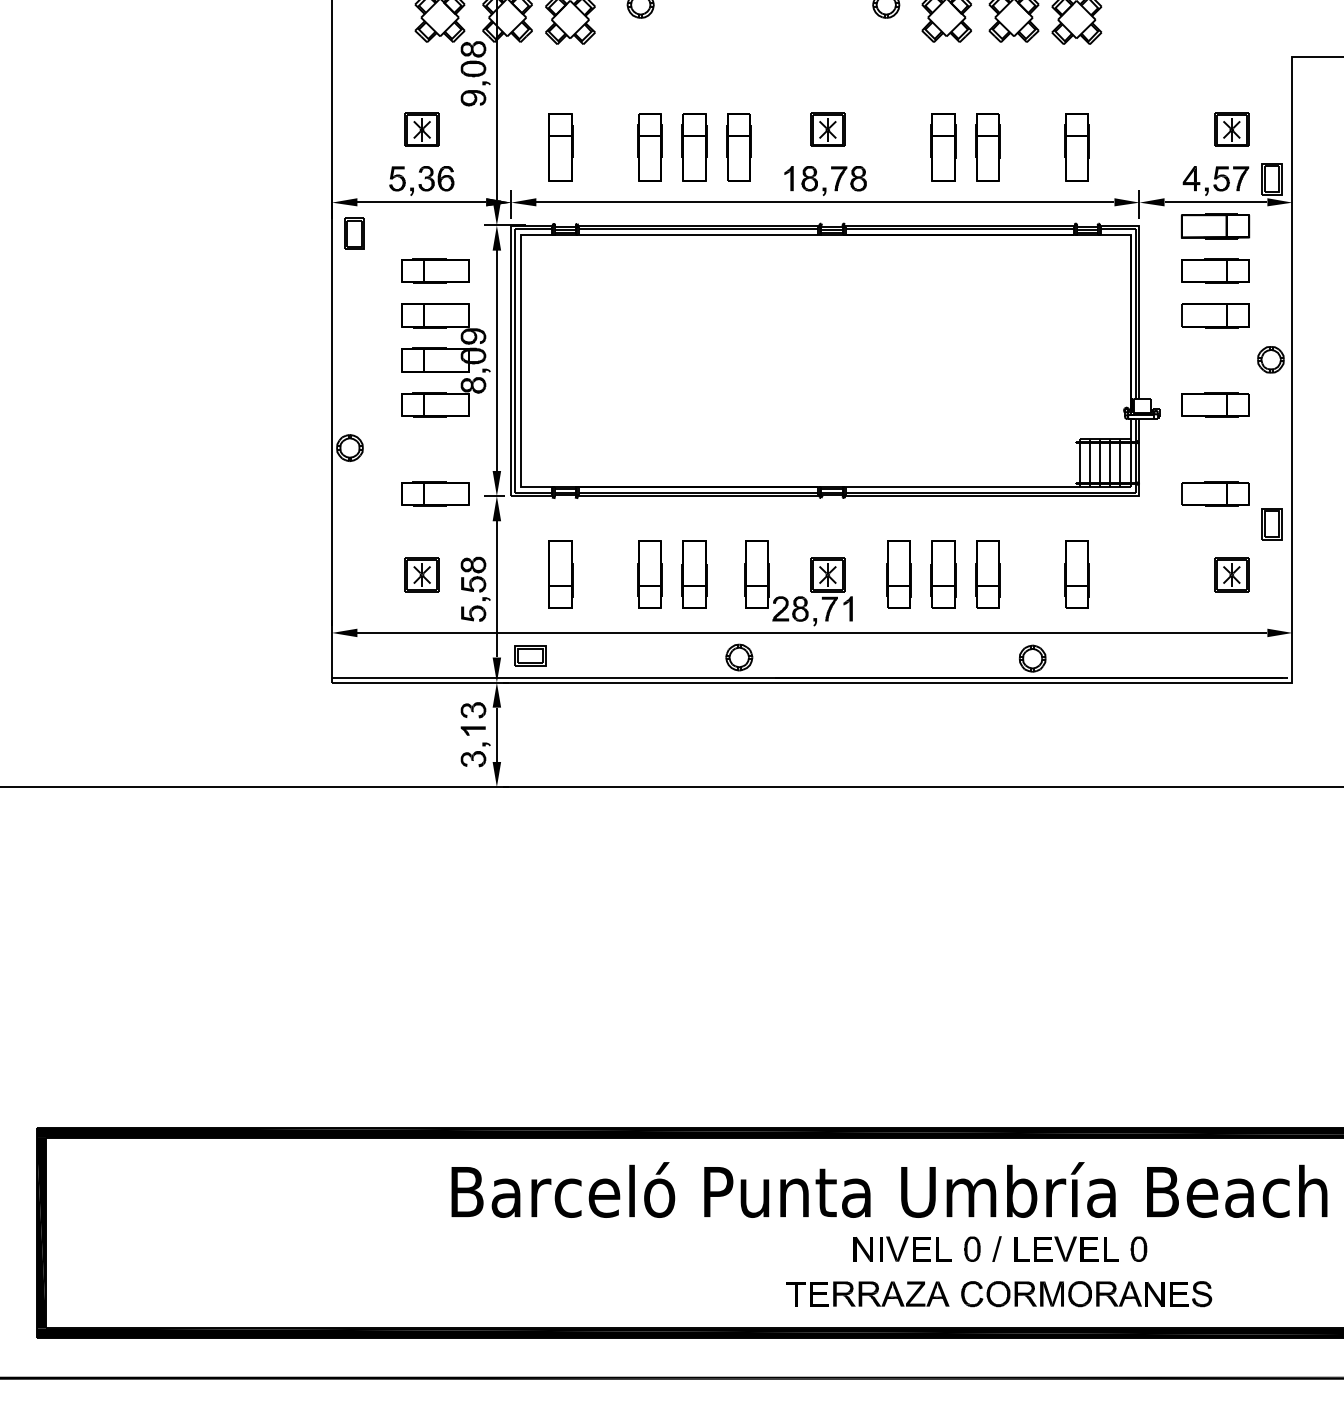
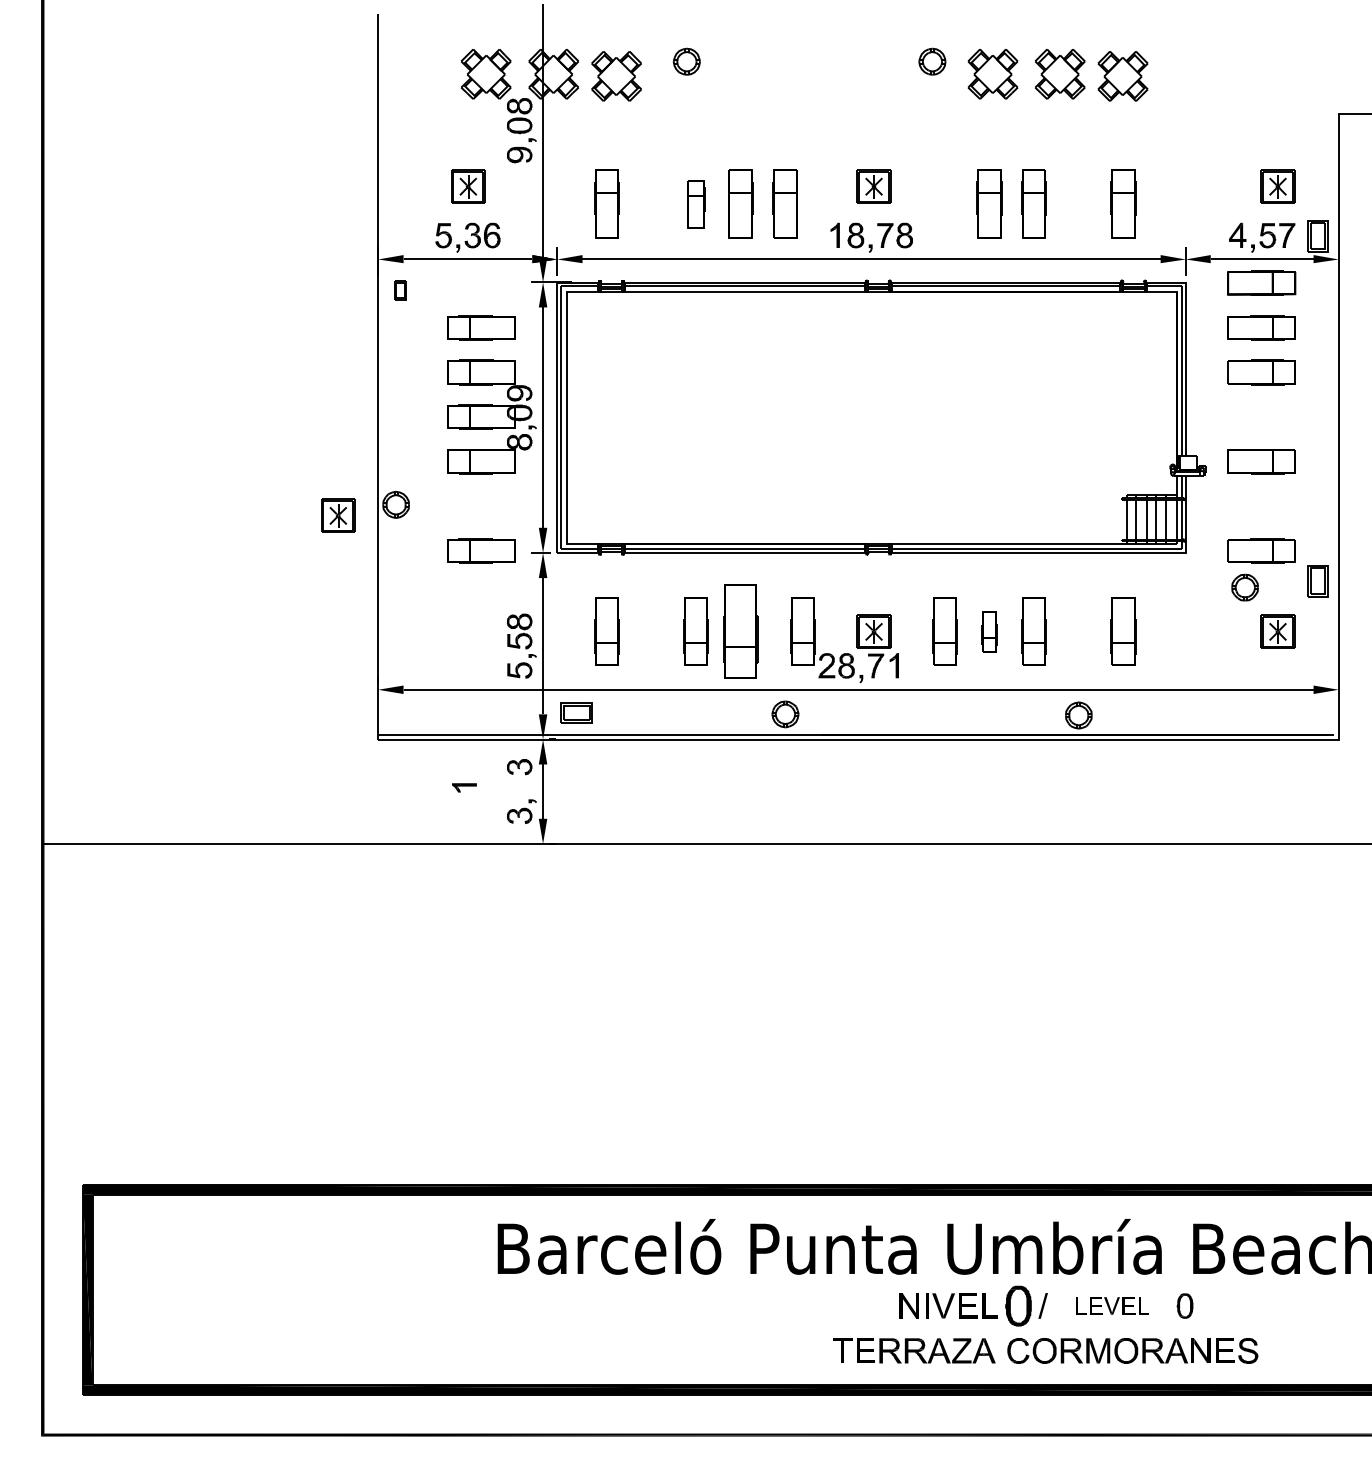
part: (649, 146) -> (695, 203), size x0.7
part: (354, 233) -> (400, 290), size x0.6
part: (1270, 359) -> (1244, 587), moved
part: (422, 574) -> (338, 515), moved
part: (694, 574) -> (740, 631), size x1.4
part: (943, 574) -> (989, 631), size x0.6
part: (473, 730) -> (464, 787), moved
part: (972, 1248) -> (1018, 1305), size x1.6
part: (1066, 1248) -> (1112, 1305), size x0.7

